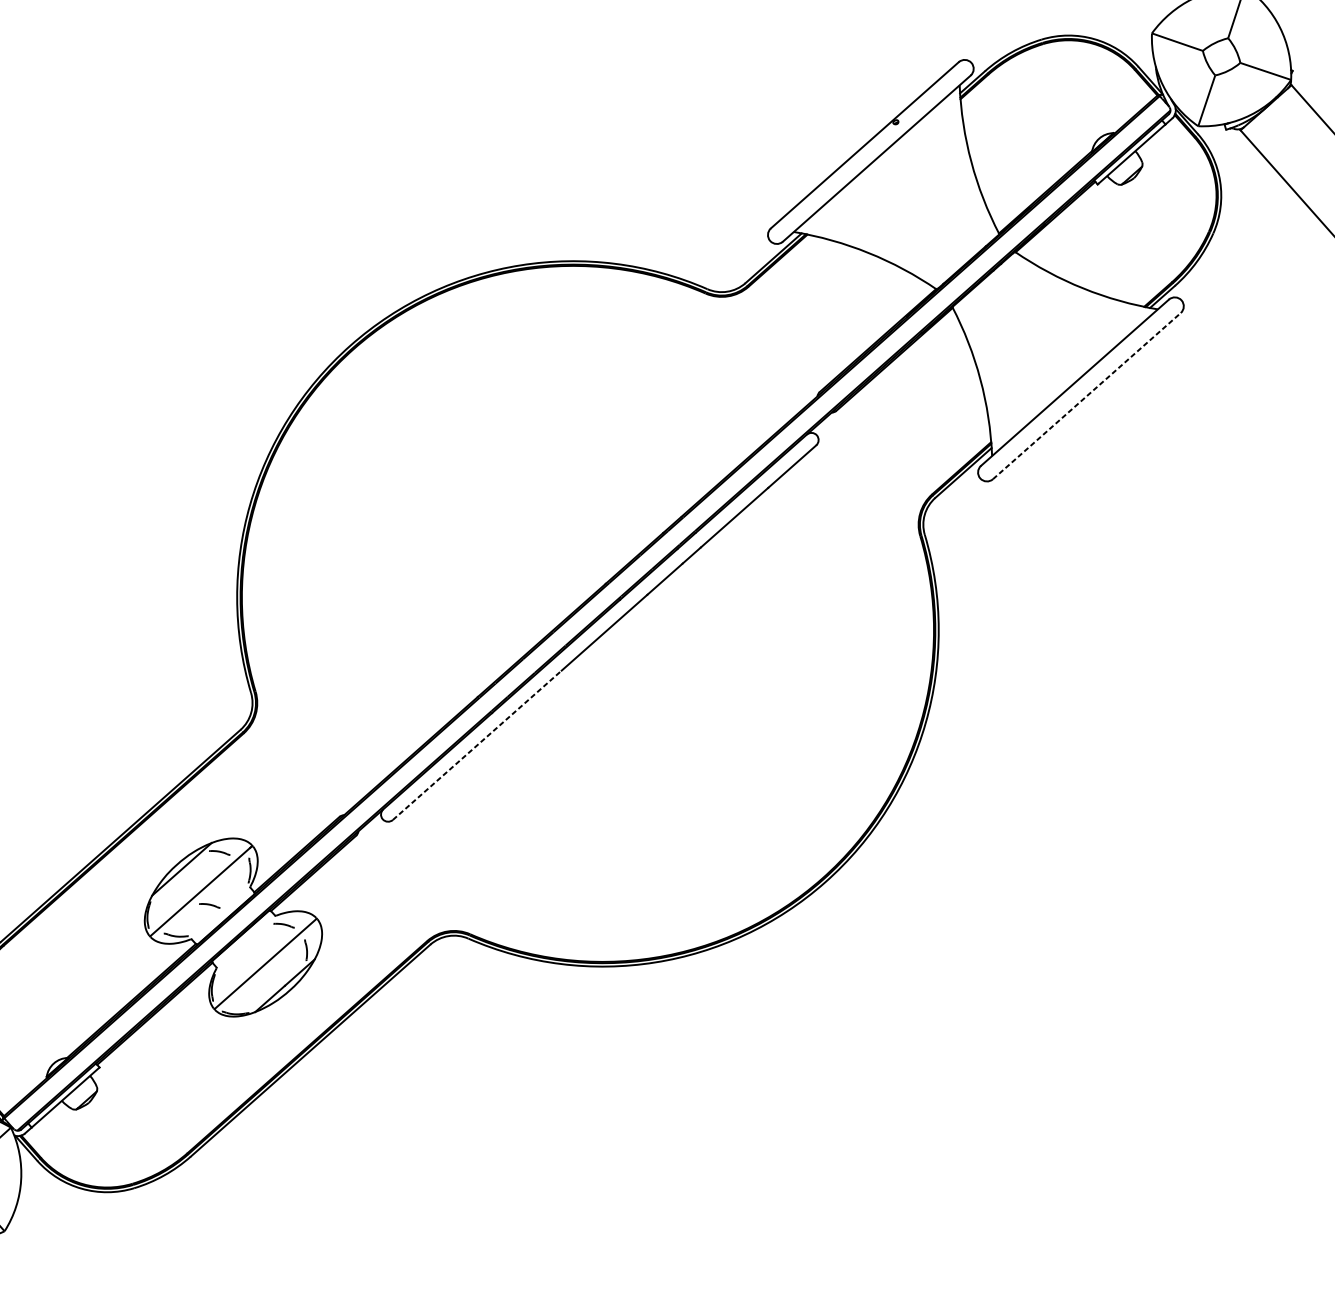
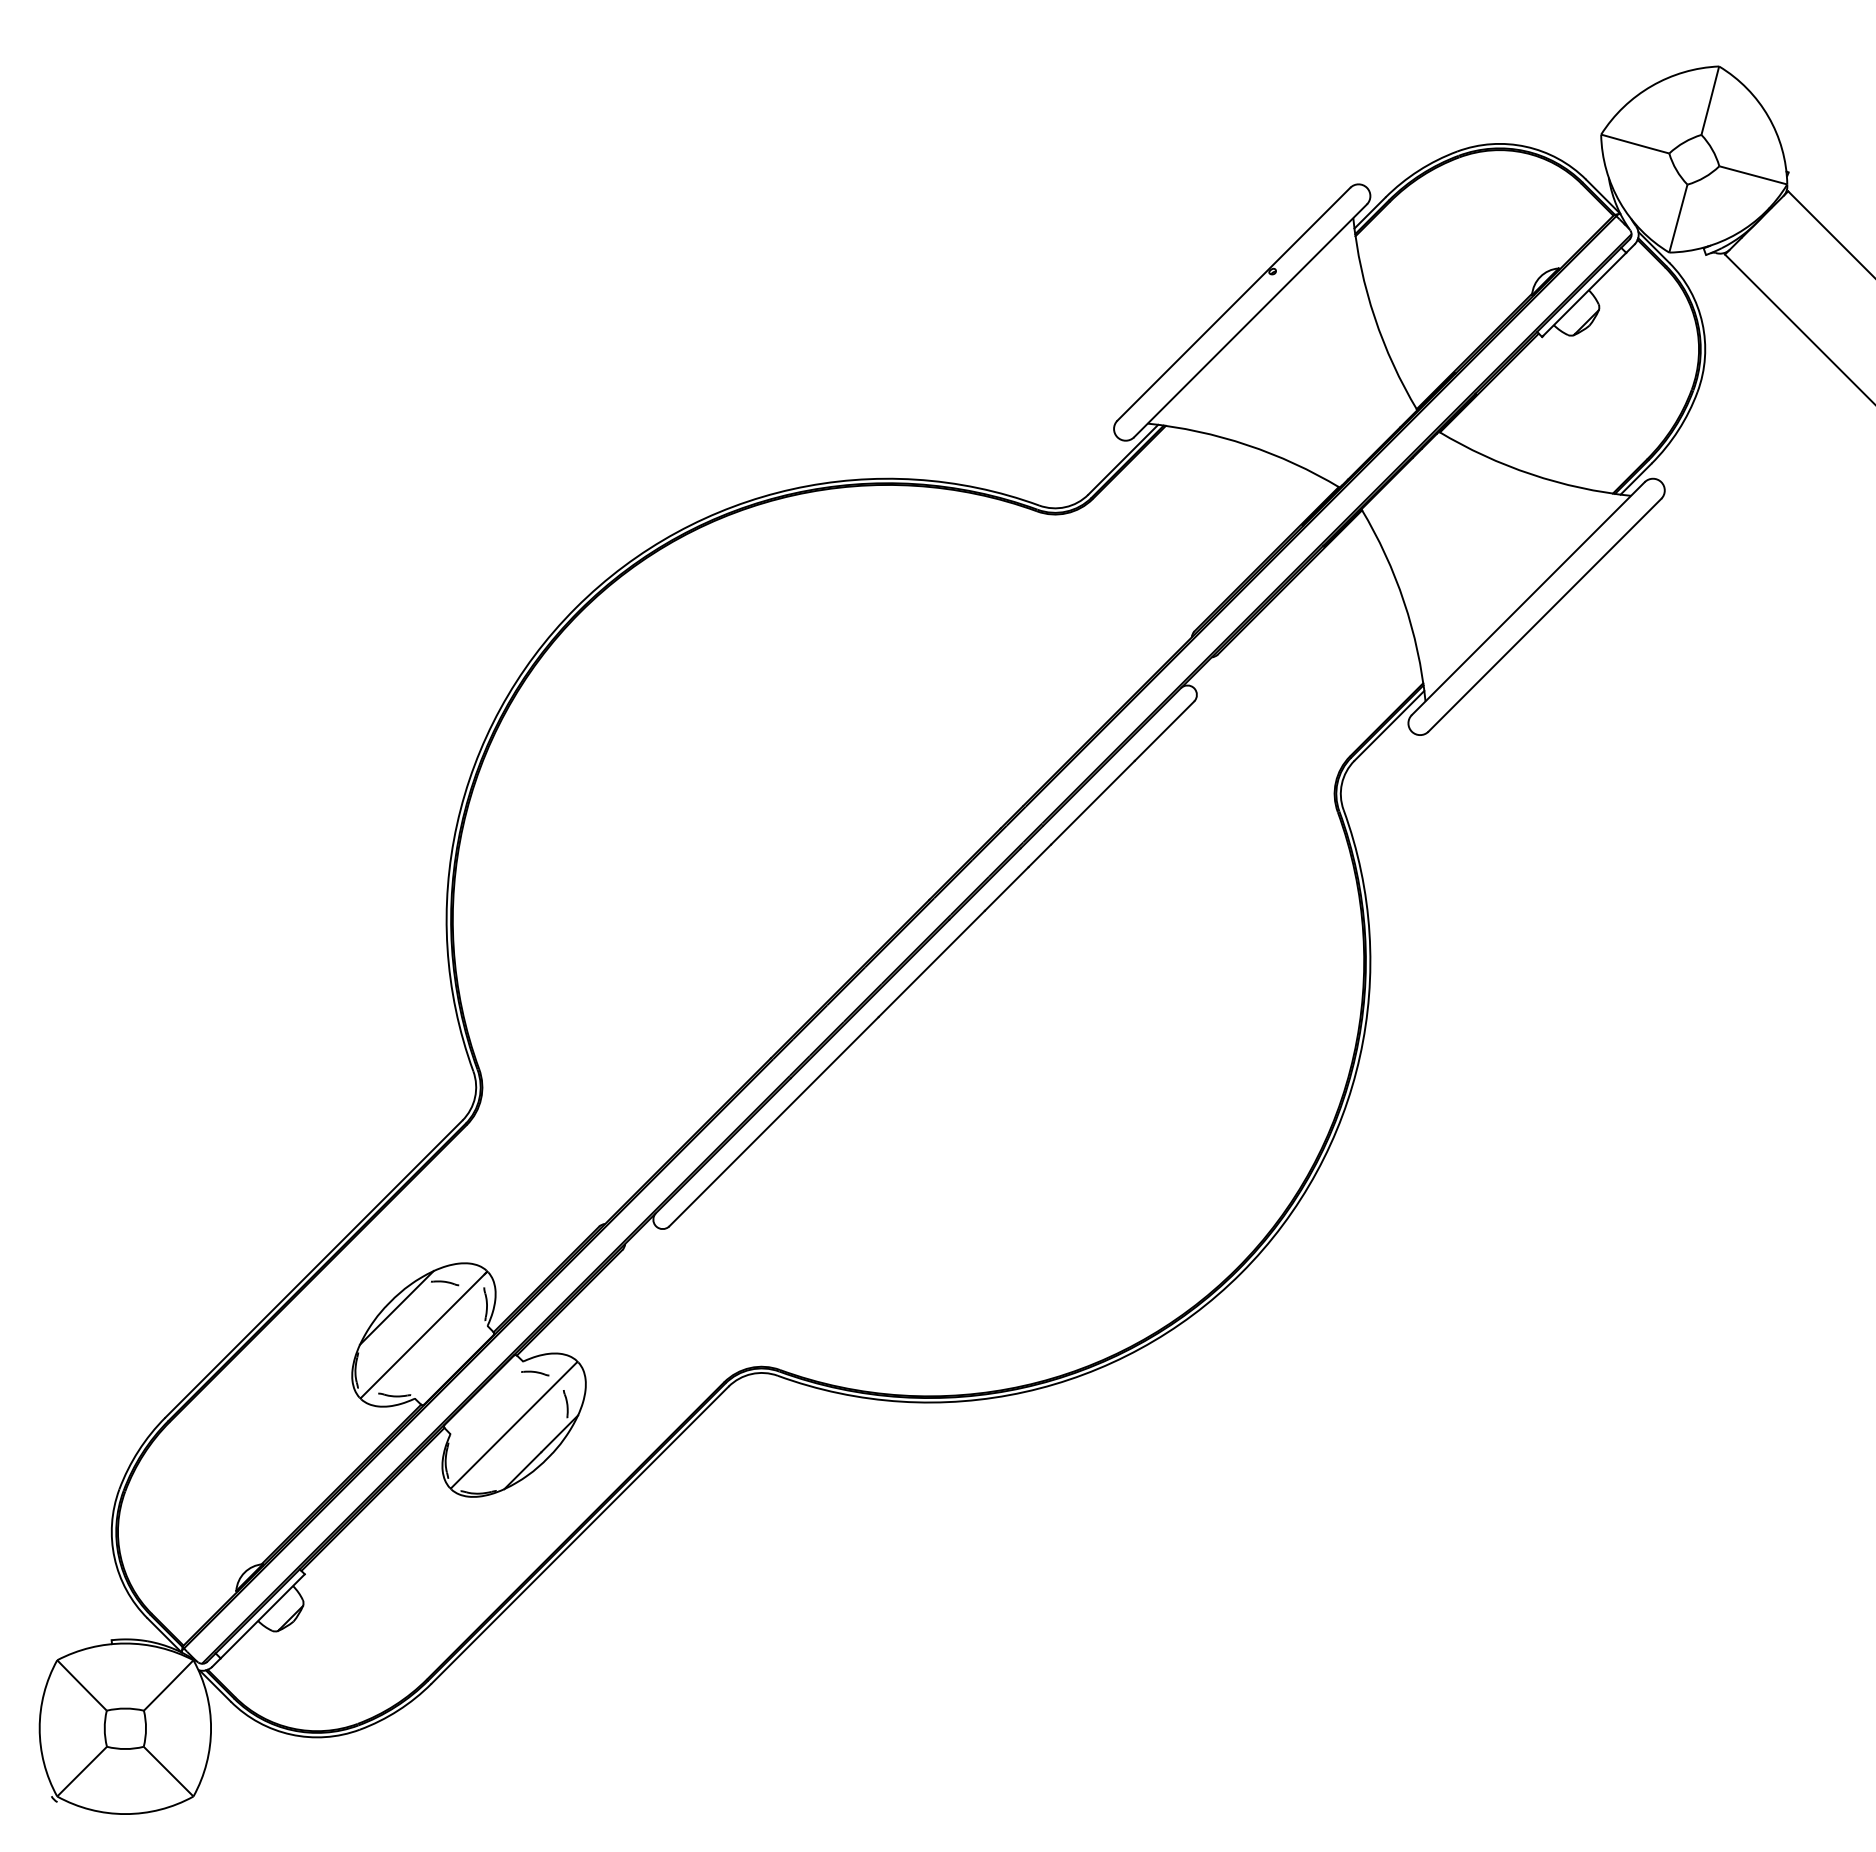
line: (1086, 396) -> (1544, 615), dashed -> solid
line: (477, 745) -> (774, 1121), dashed -> solid
part: (209, 905) -> (436, 1353), removed

